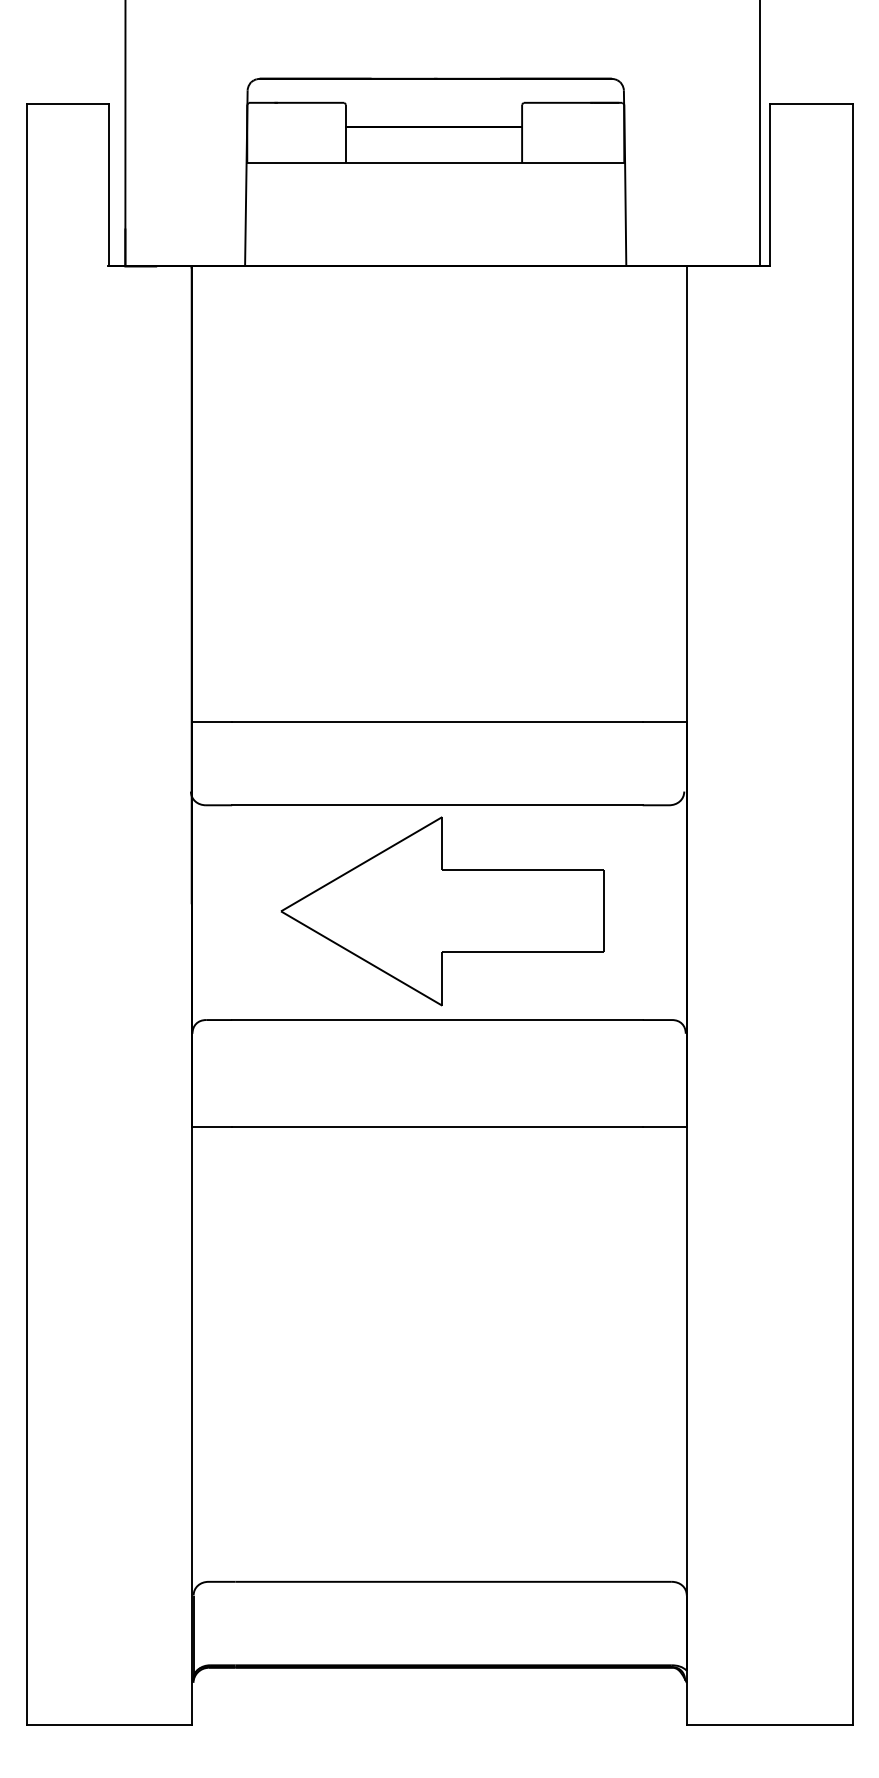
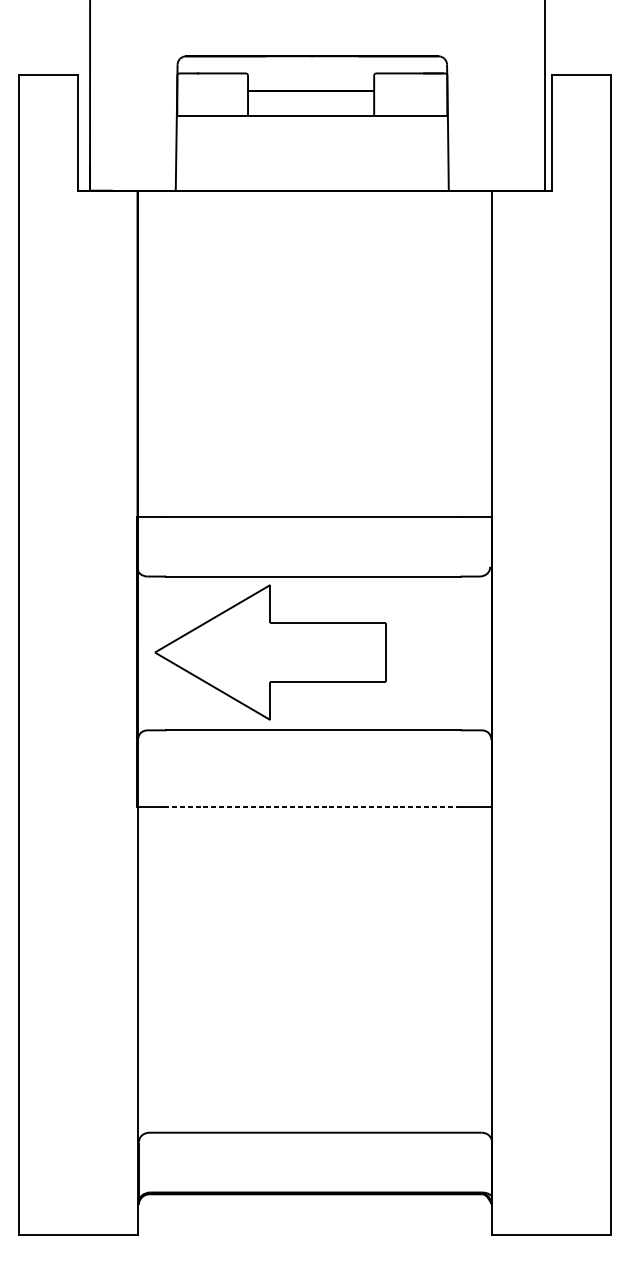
part: (442, 911) -> (270, 652), moved
line: (436, 1126) -> (312, 806), solid -> dashed

